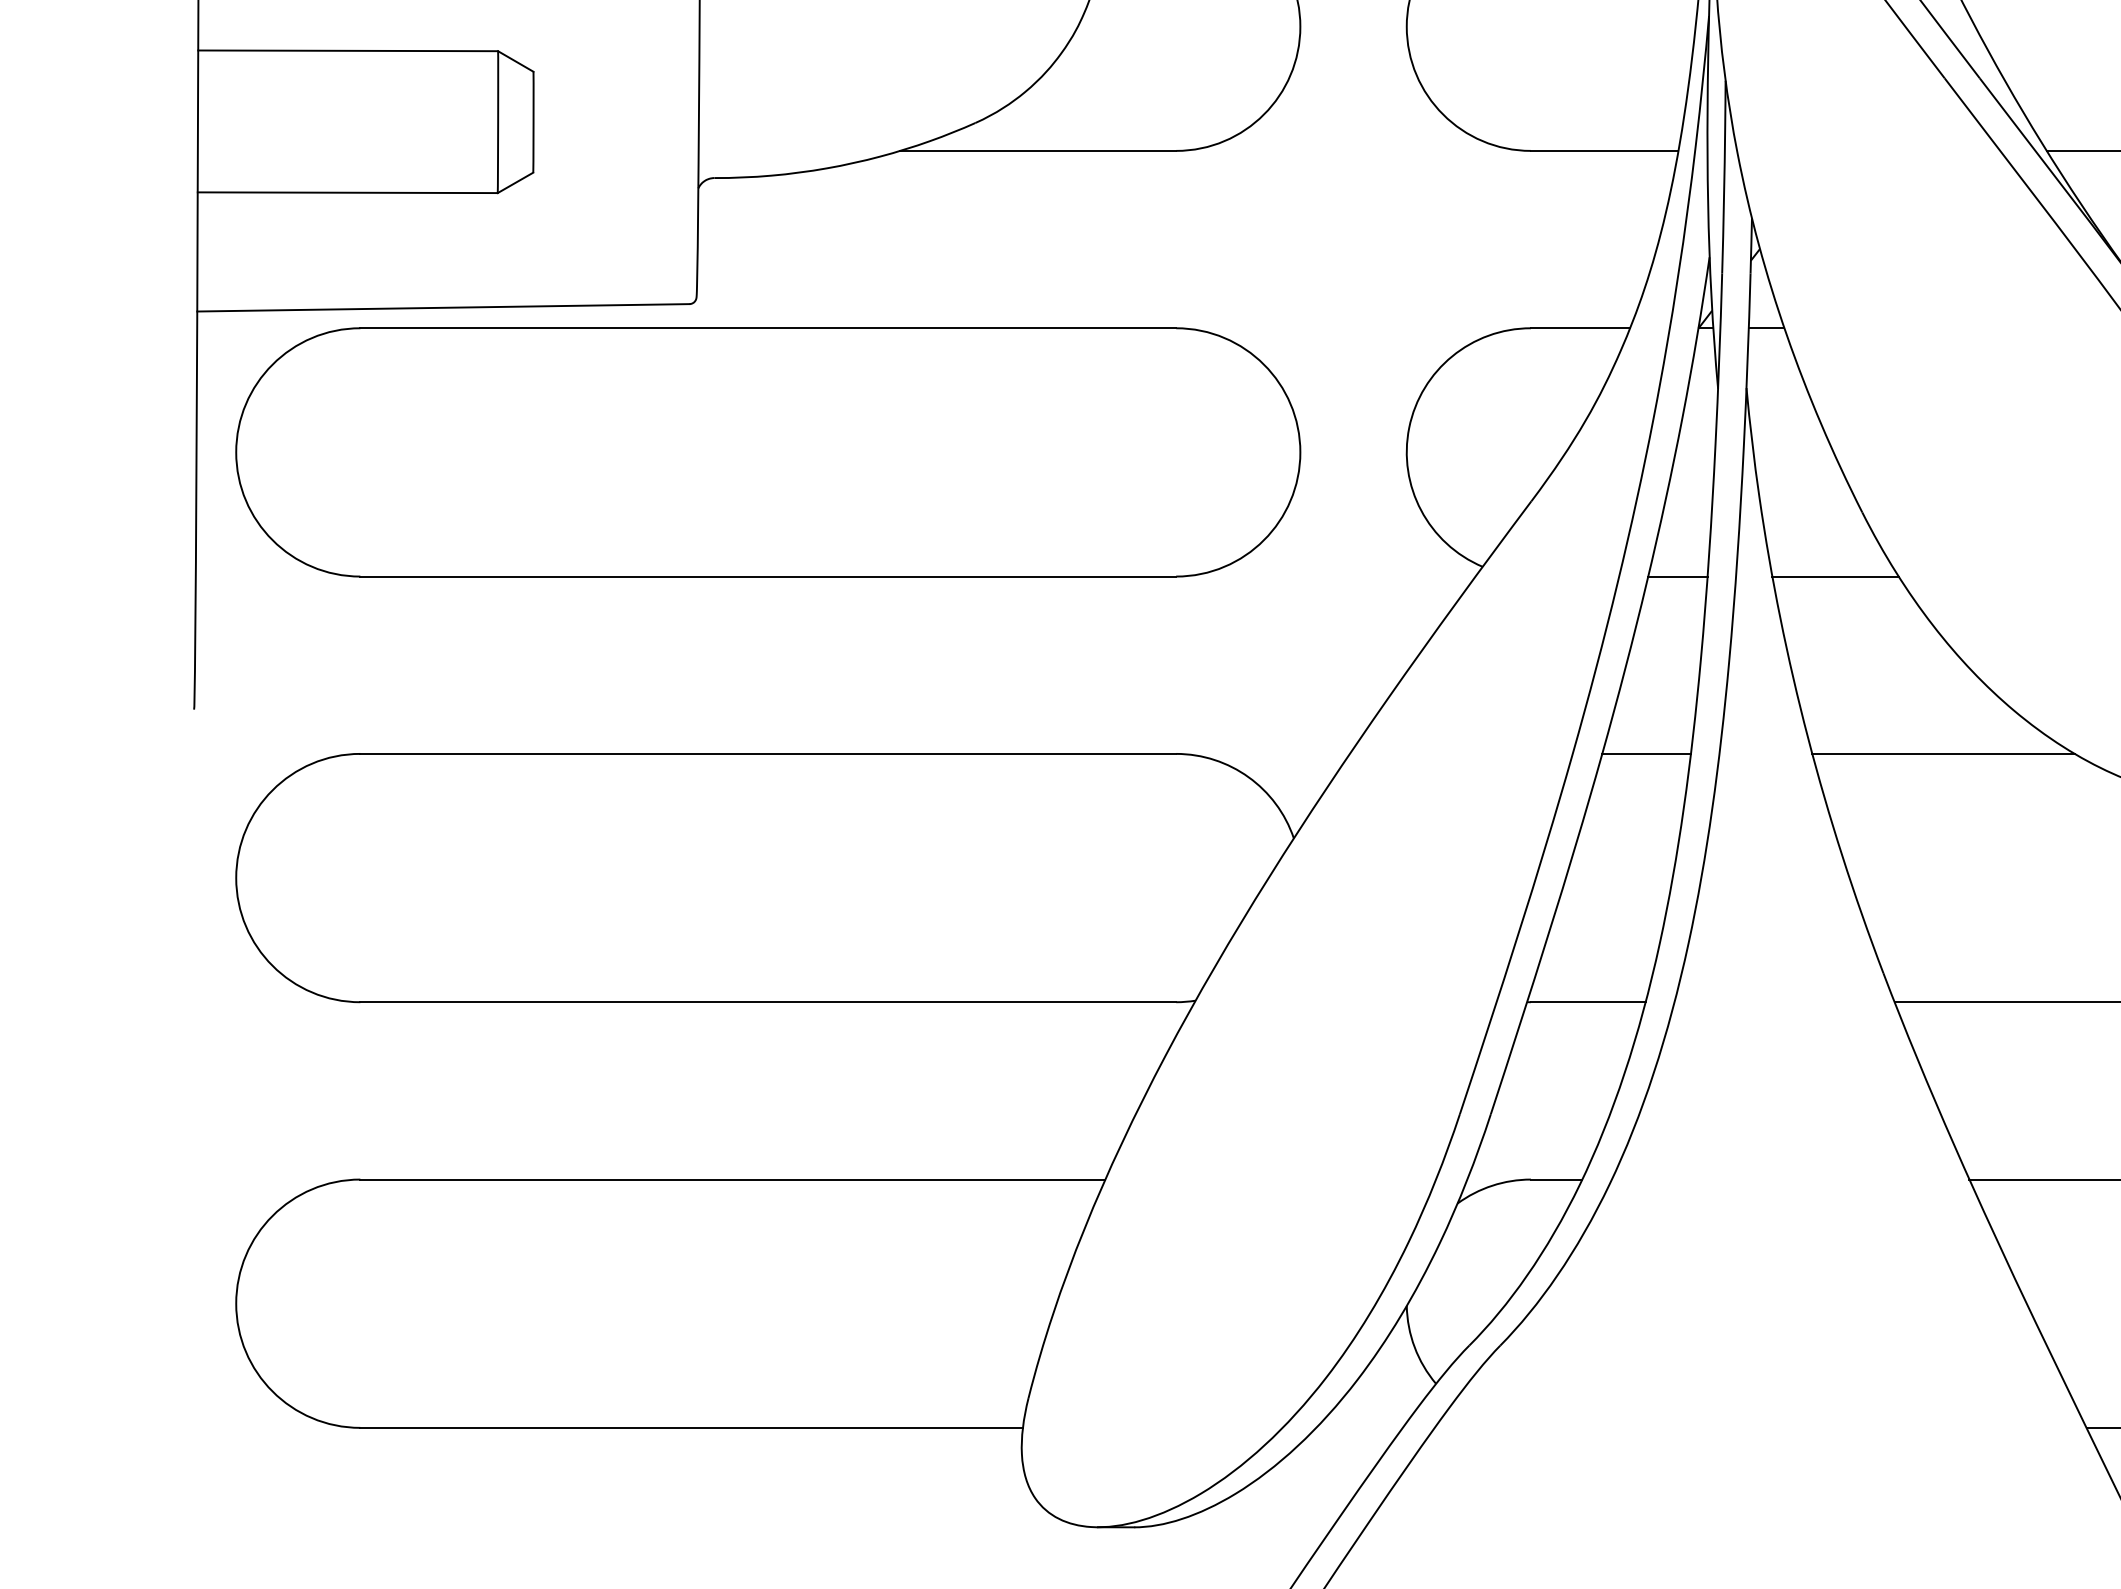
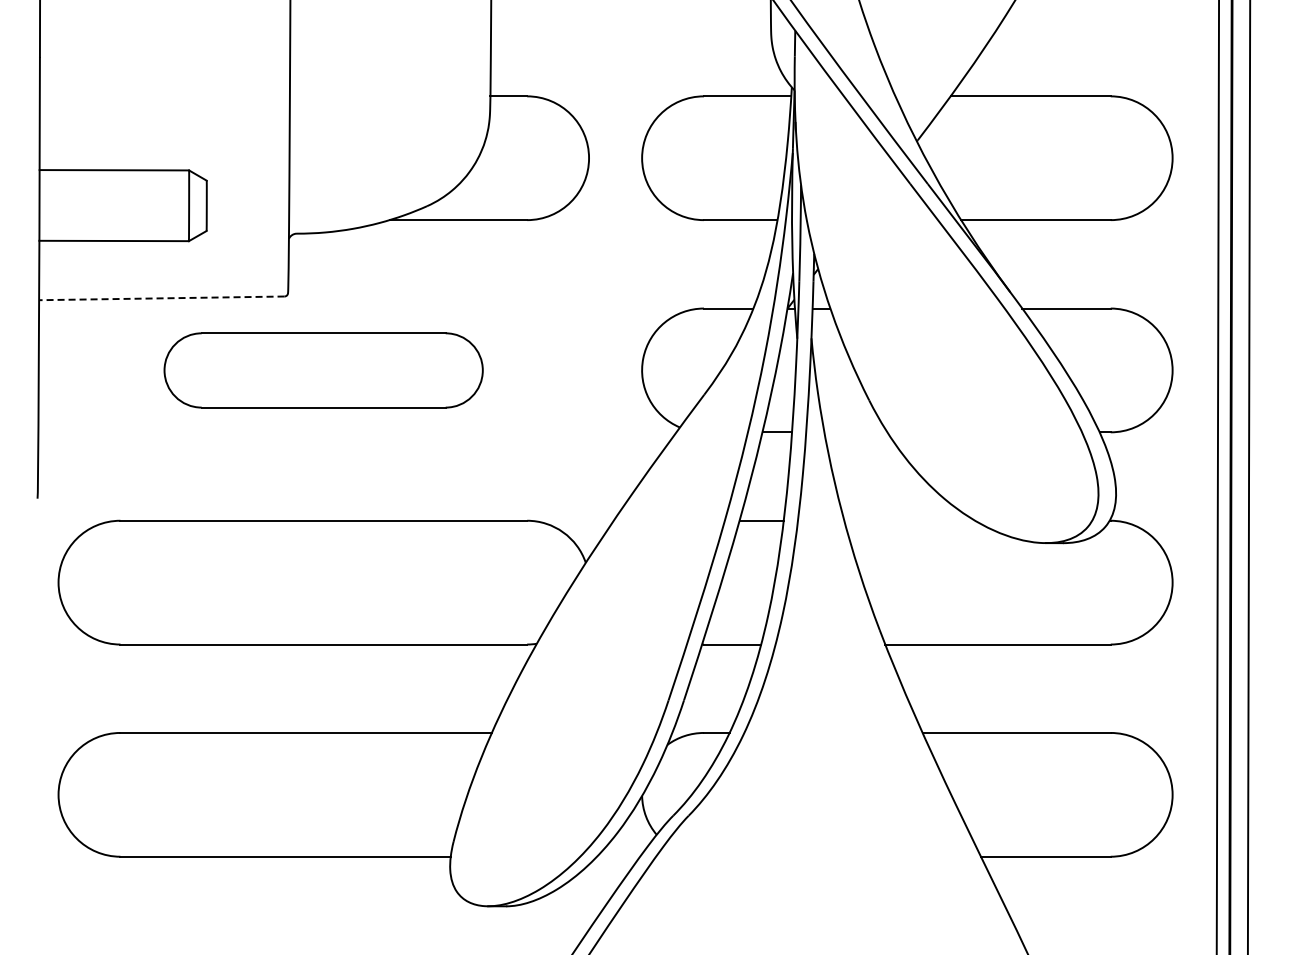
line: (442, 308) -> (161, 298), solid -> dashed
part: (767, 452) -> (323, 370), size x0.6
line: (1834, 576) -> (855, 432), removed
line: (1943, 753) -> (909, 520), removed

